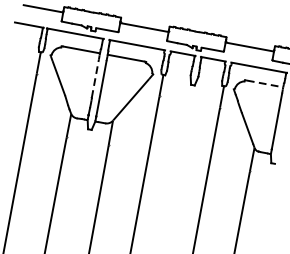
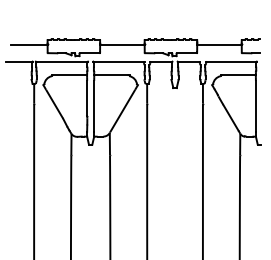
line: (95, 78) -> (87, 98), dashed -> solid
line: (265, 84) -> (239, 75), dashed -> solid

